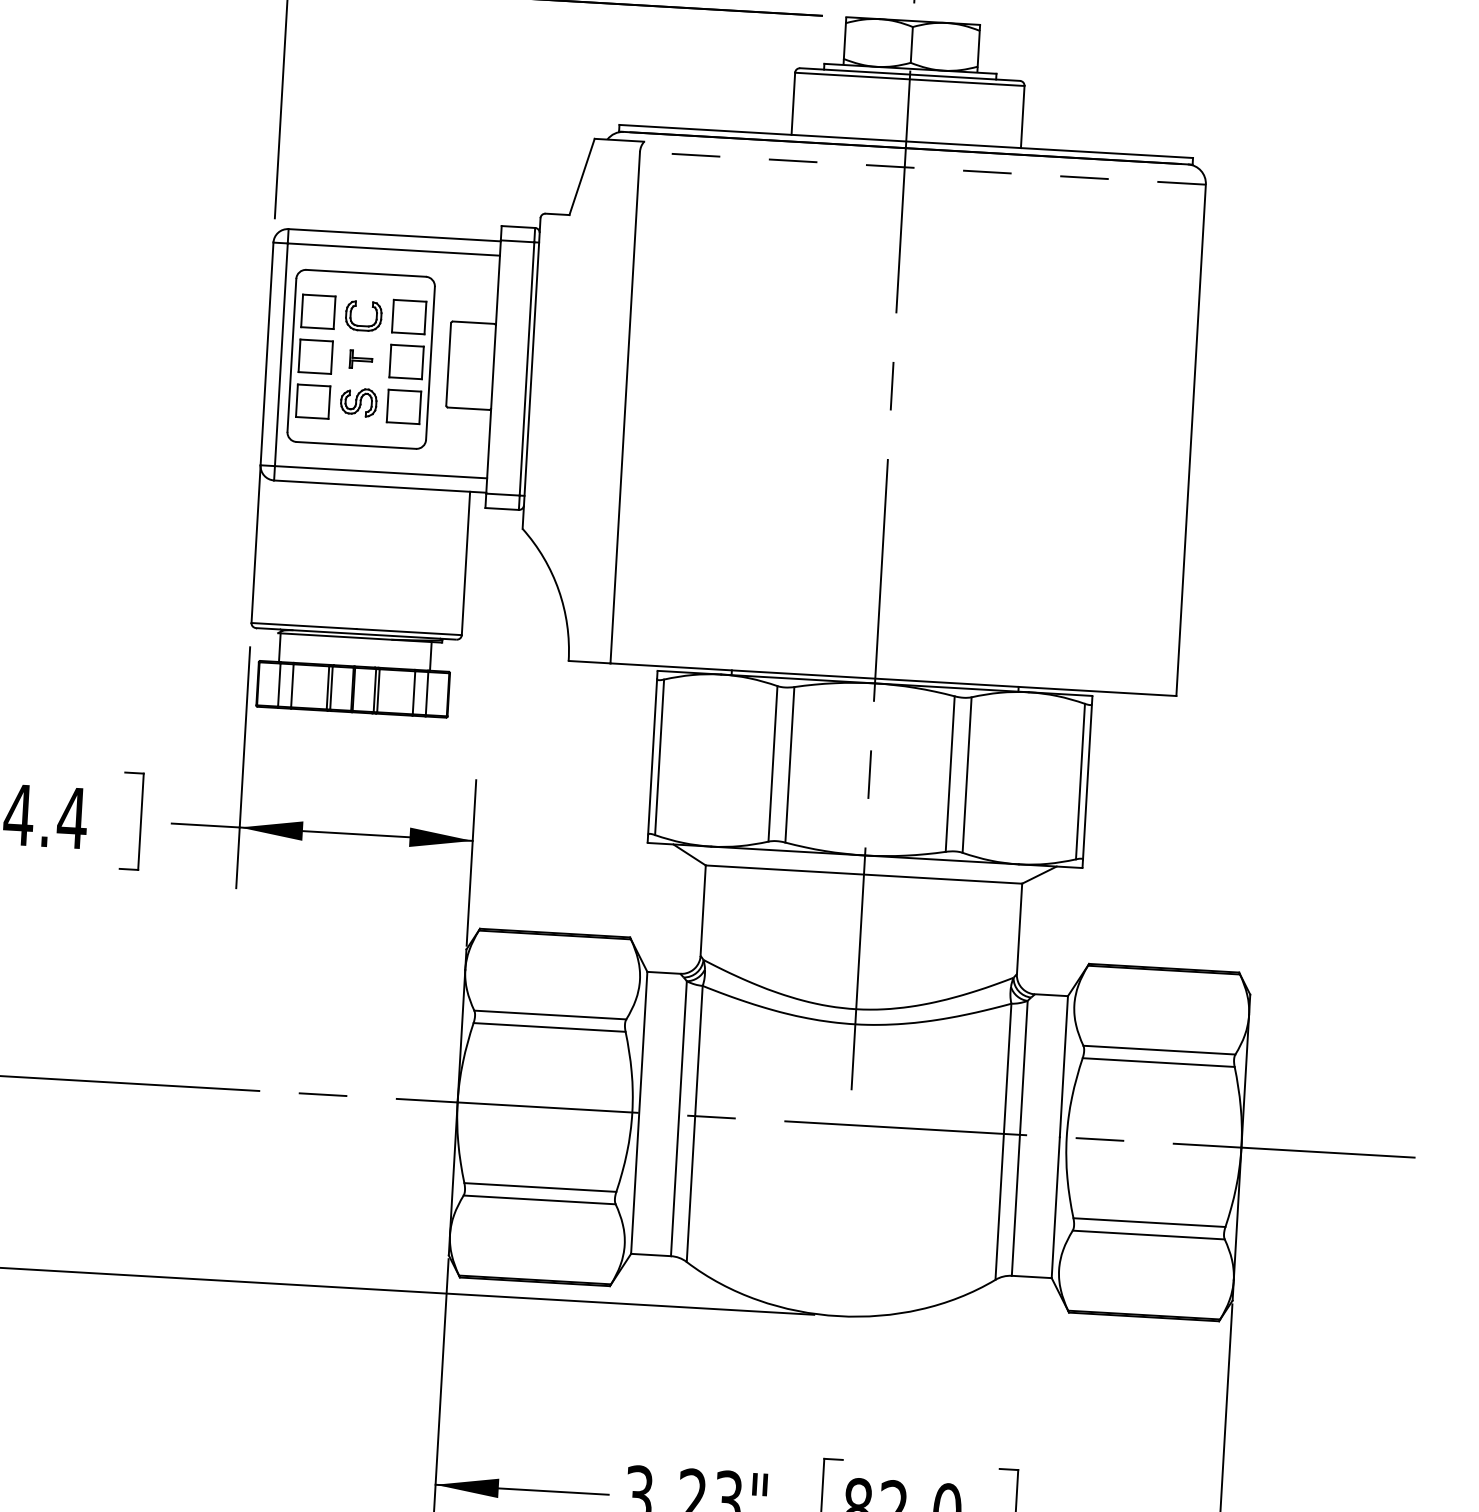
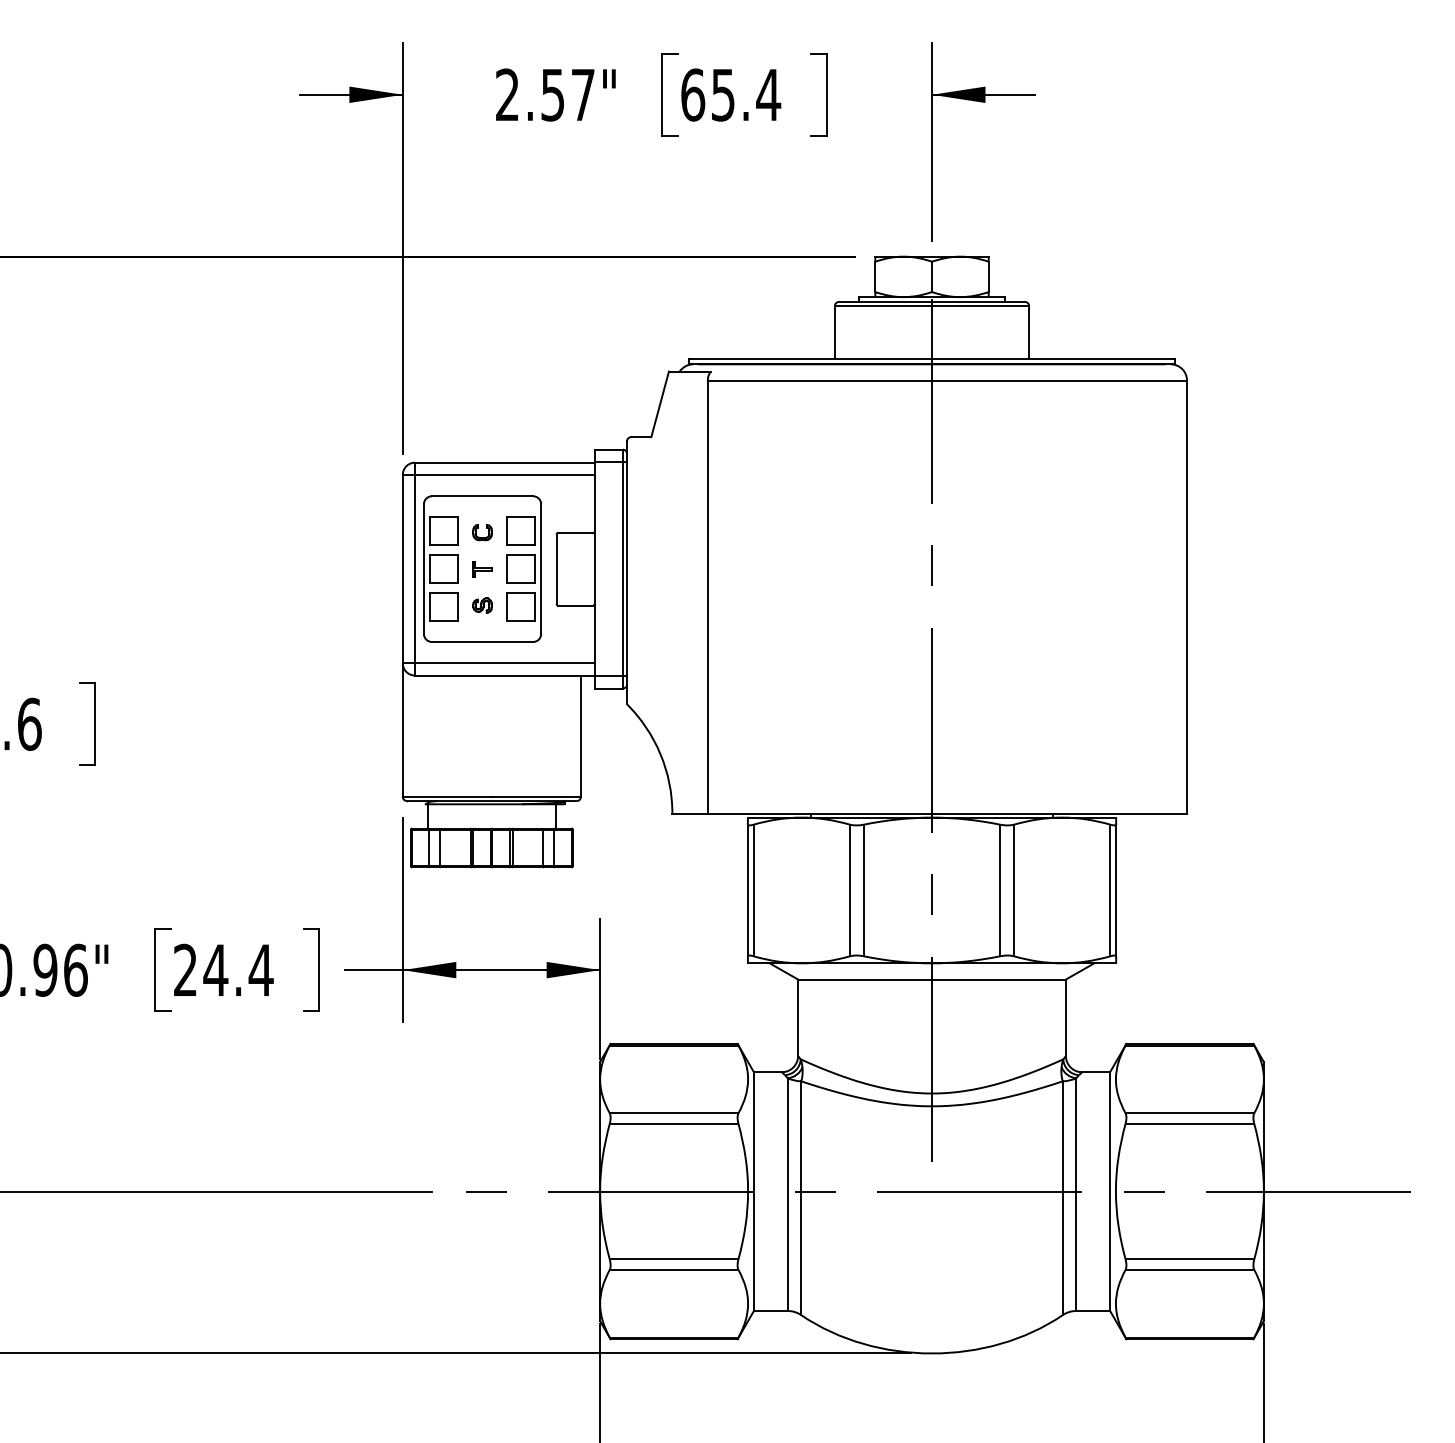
line: (923, 168) -> (947, 380), dashed -> solid
part: (363, 316) -> (482, 532), size x0.62
part: (358, 402) -> (482, 605), size x0.62

